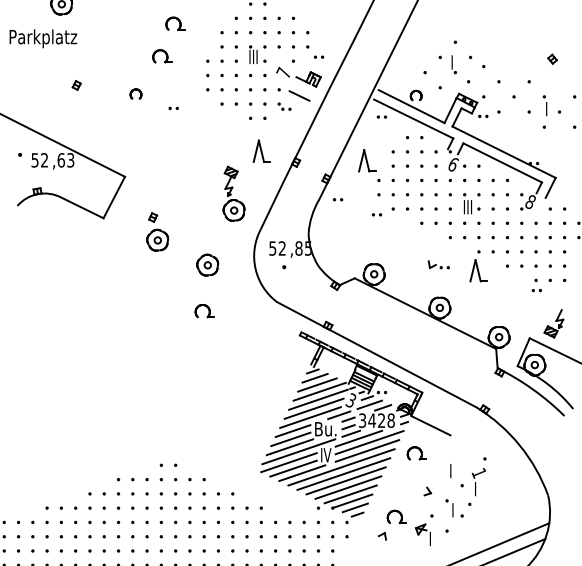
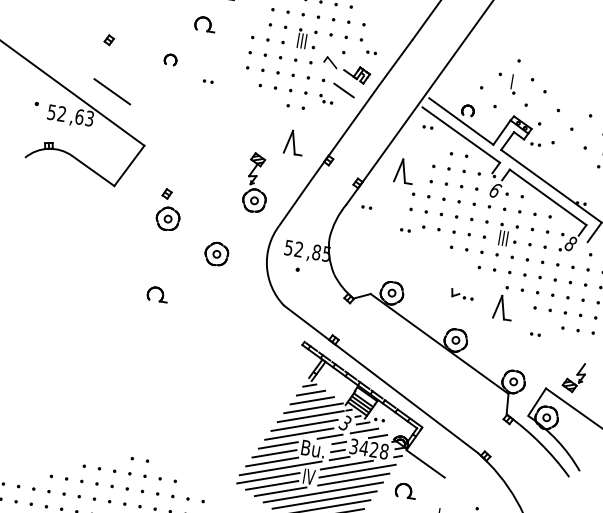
line: (87, 132) -> (112, 92), added
part: (536, 290) -> (535, 334), moved
part: (204, 311) -> (157, 294), moved

